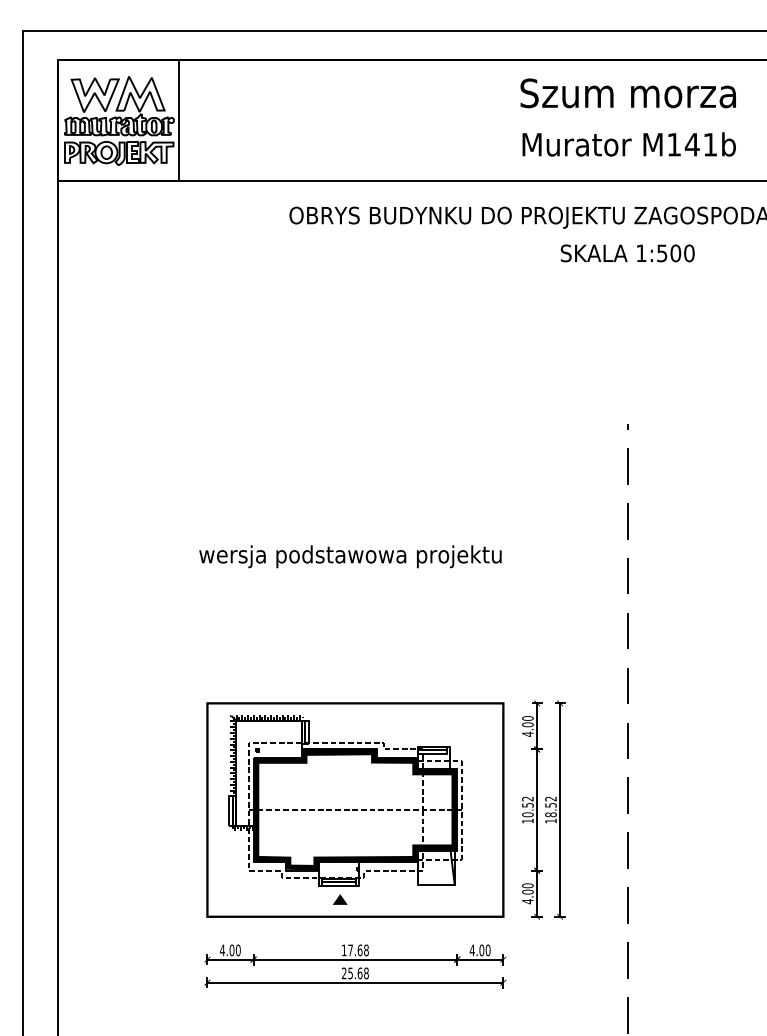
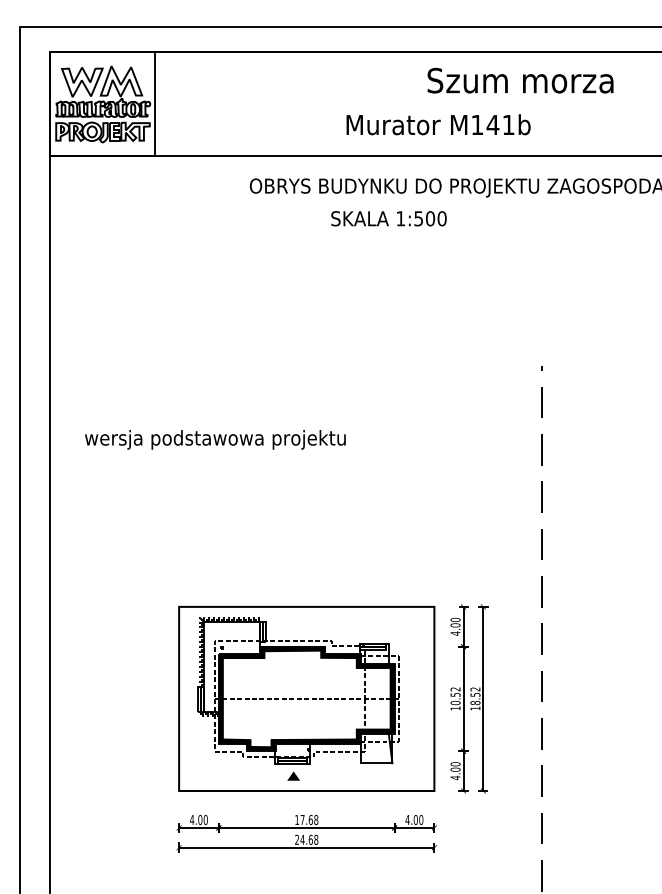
text: (627, 93) -> (519, 80), moved
text: (628, 144) -> (437, 124), moved
text: (627, 253) -> (388, 218), moved
text: (350, 556) -> (215, 439), moved
text: (350, 973) -> (302, 839), 25.68 -> 24.68

